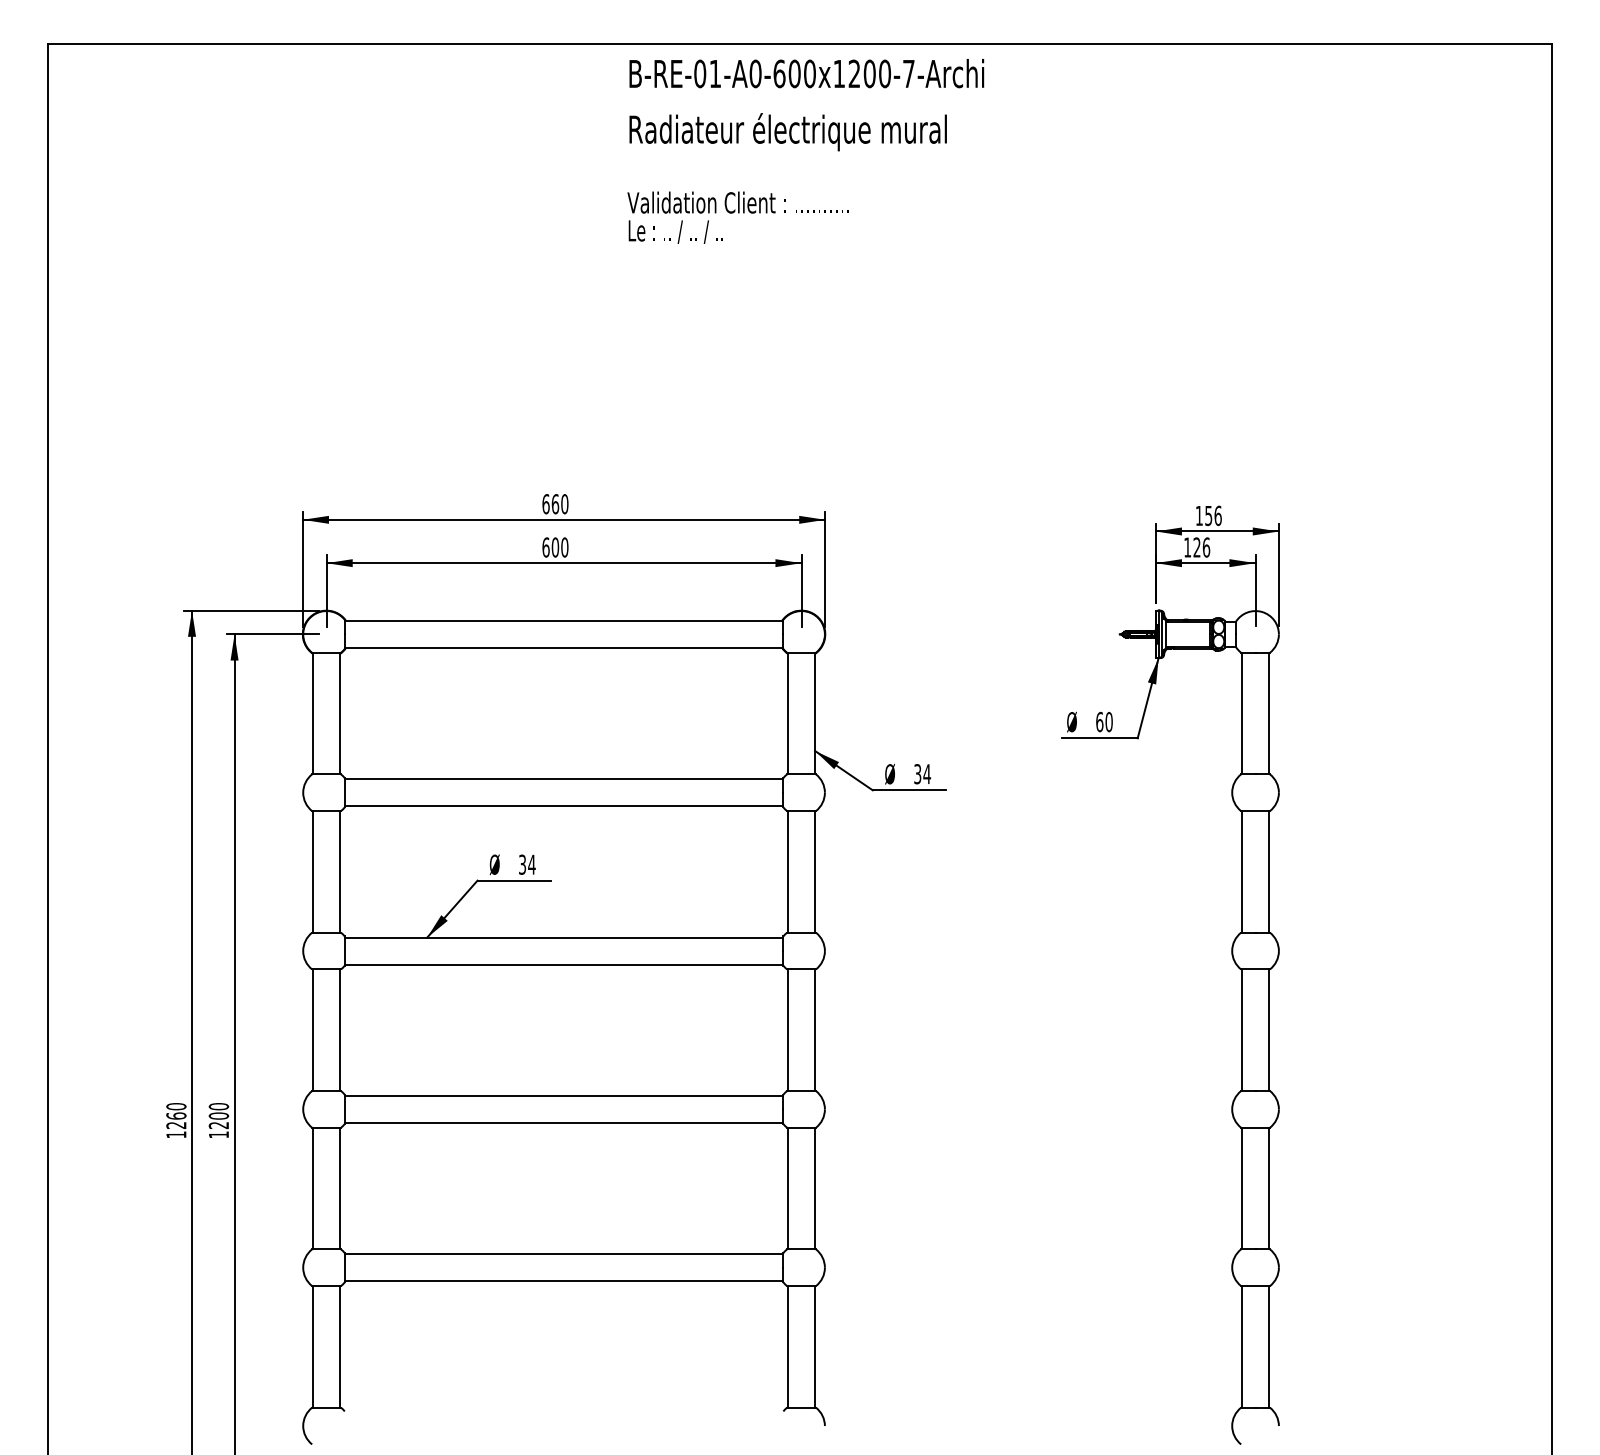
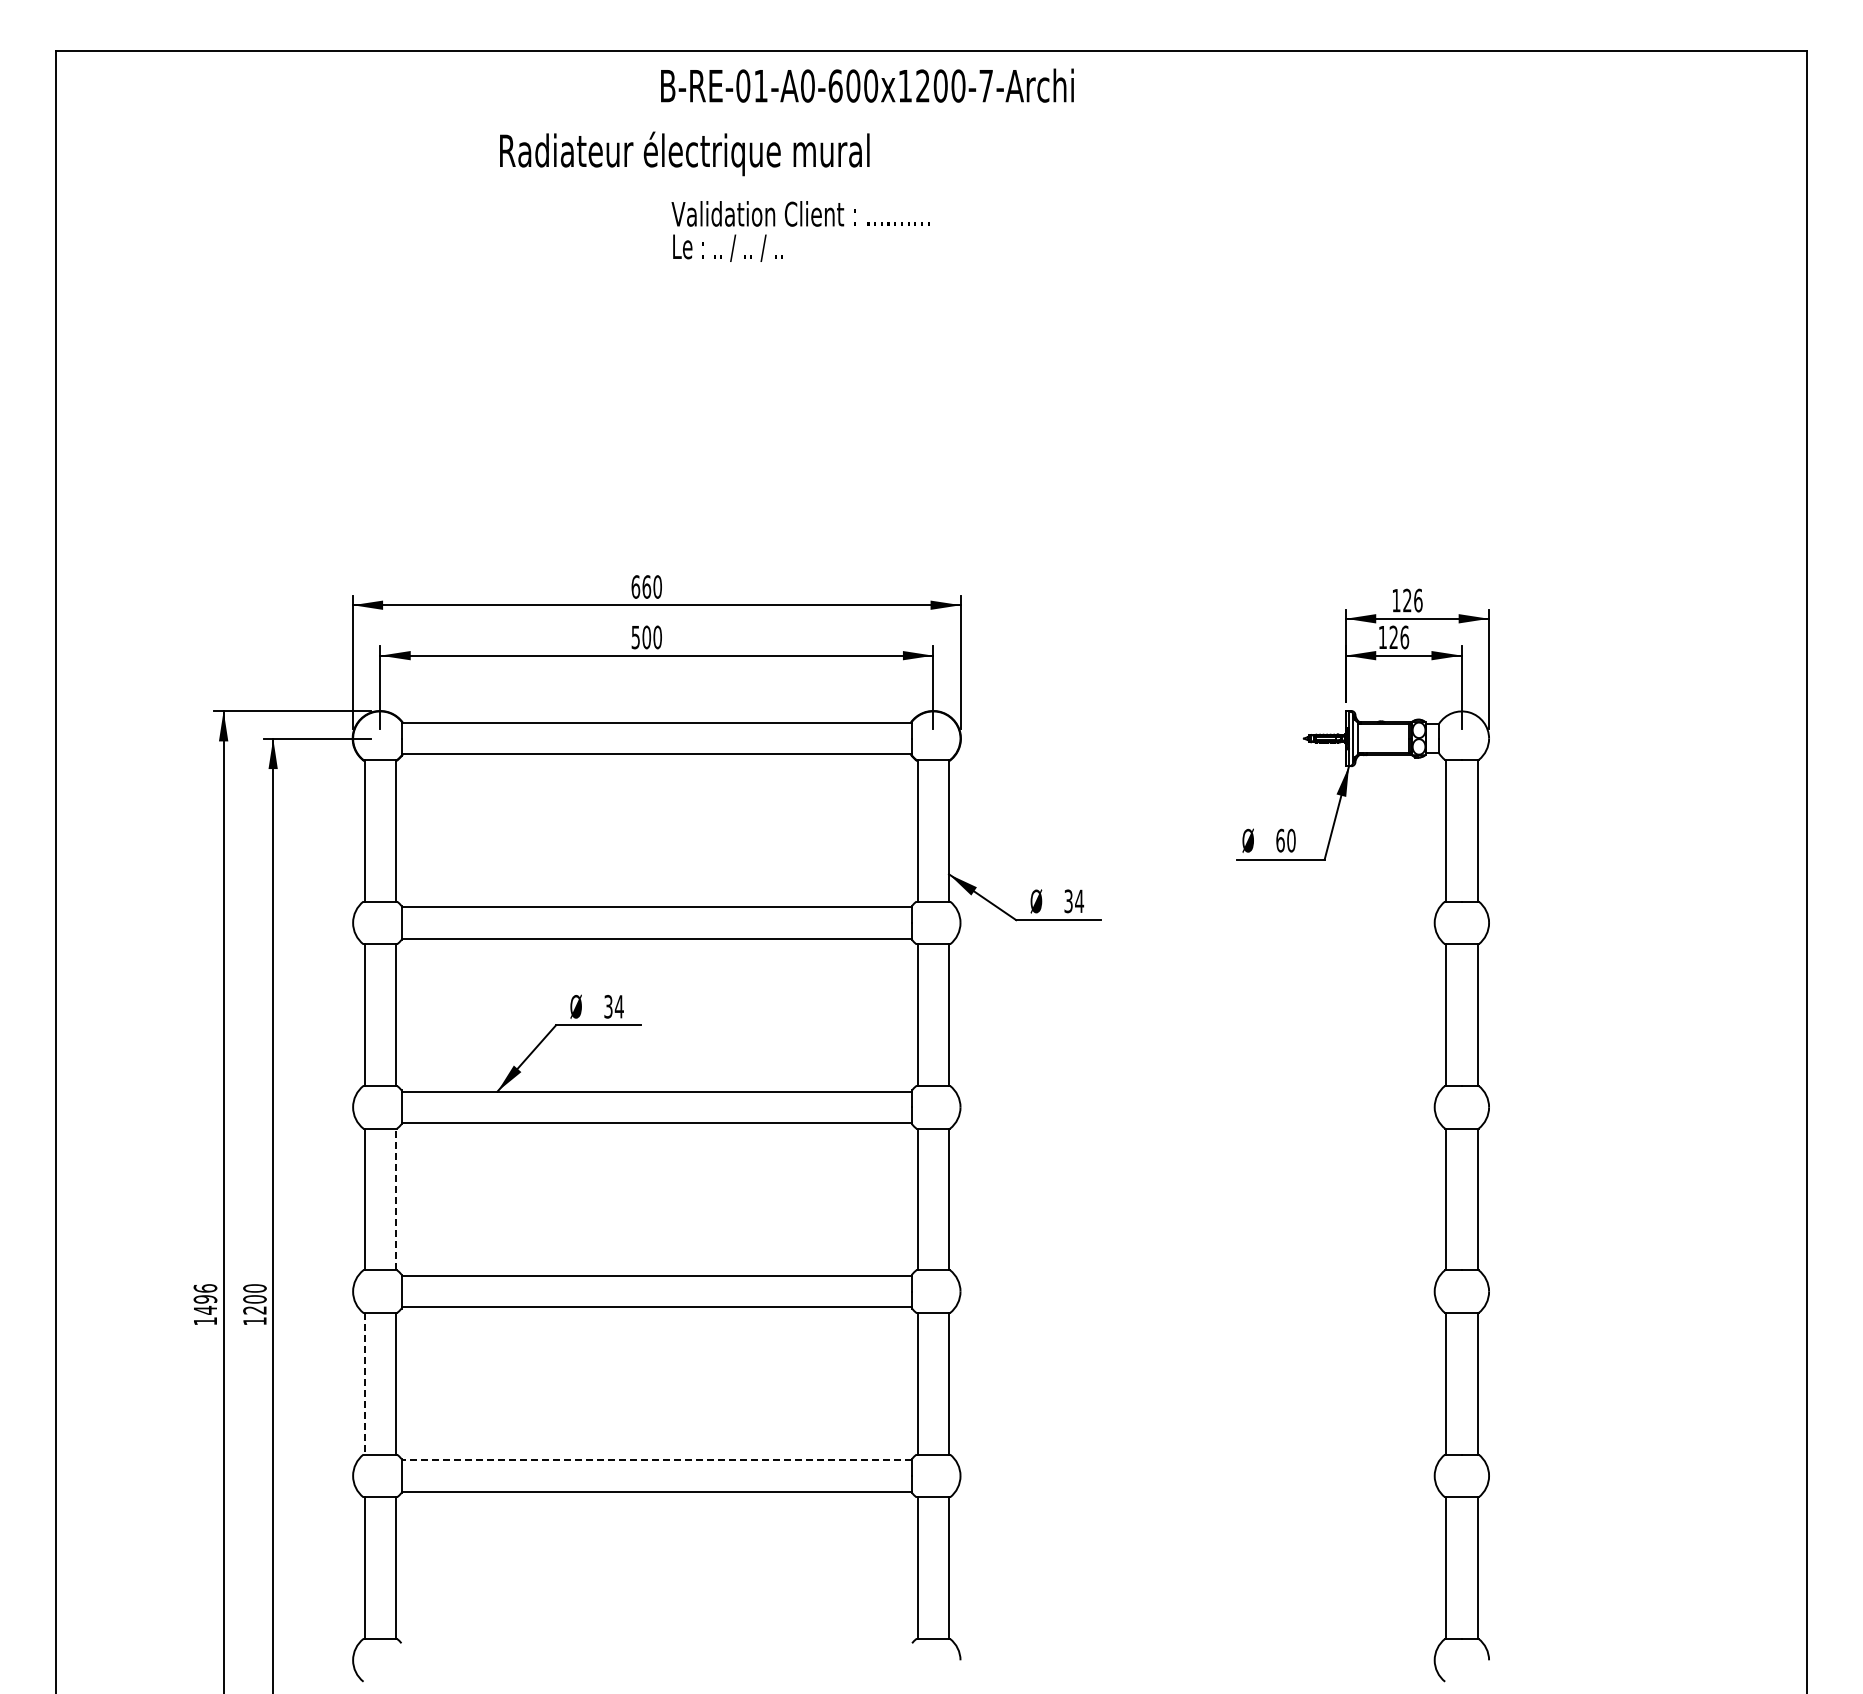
text: (806, 73) -> (867, 85), moved
text: (787, 131) -> (684, 153), moved
text: (738, 217) -> (800, 231), moved
text: (1208, 515) -> (1407, 600), 156 -> 126
text: (545, 547) -> (635, 637), 600 -> 500
line: (339, 1030) -> (395, 1199), solid -> dashed
text: (176, 1116) -> (205, 1299), 1260 -> 1496
line: (313, 1188) -> (364, 1383), solid -> dashed
line: (563, 1254) -> (656, 1460), solid -> dashed

